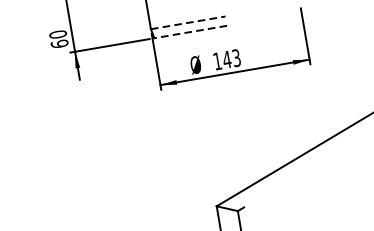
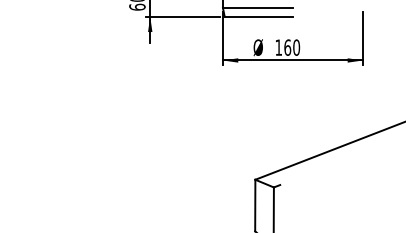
line: (188, 22) -> (258, 7), dashed -> solid
line: (190, 31) -> (258, 16), dashed -> solid
text: (232, 58) -> (292, 47), 143 -> 160

